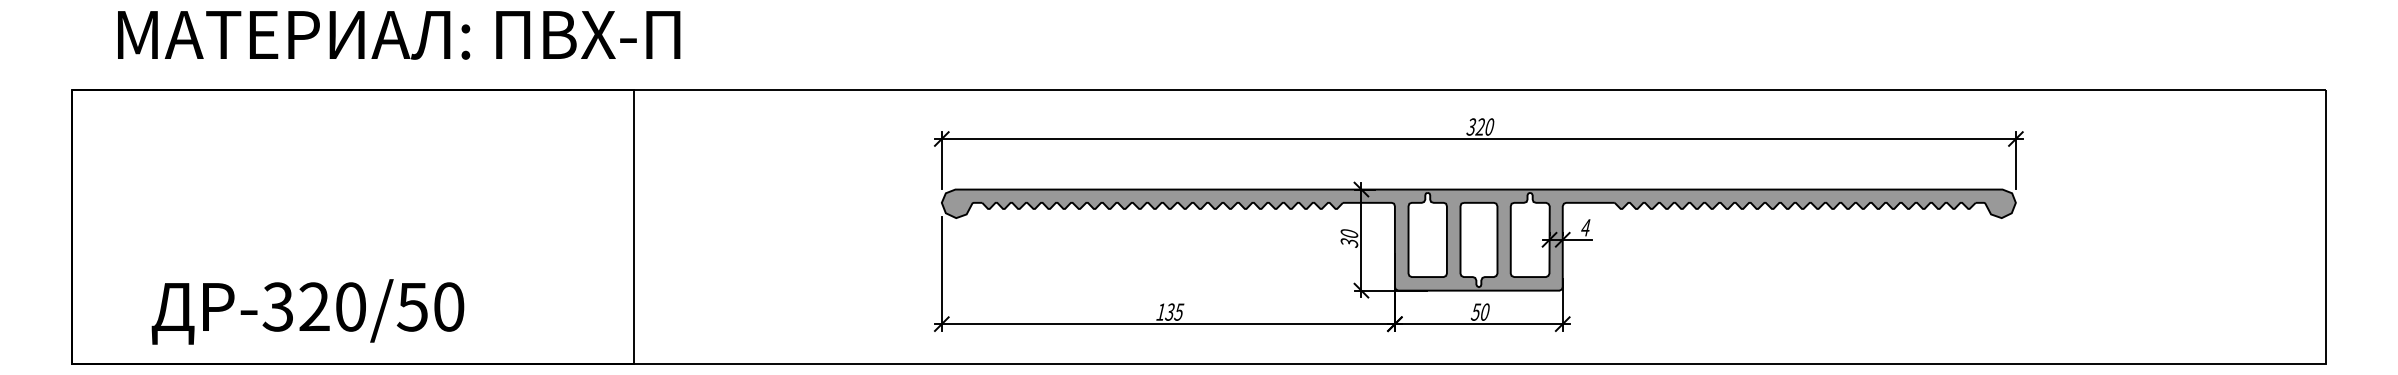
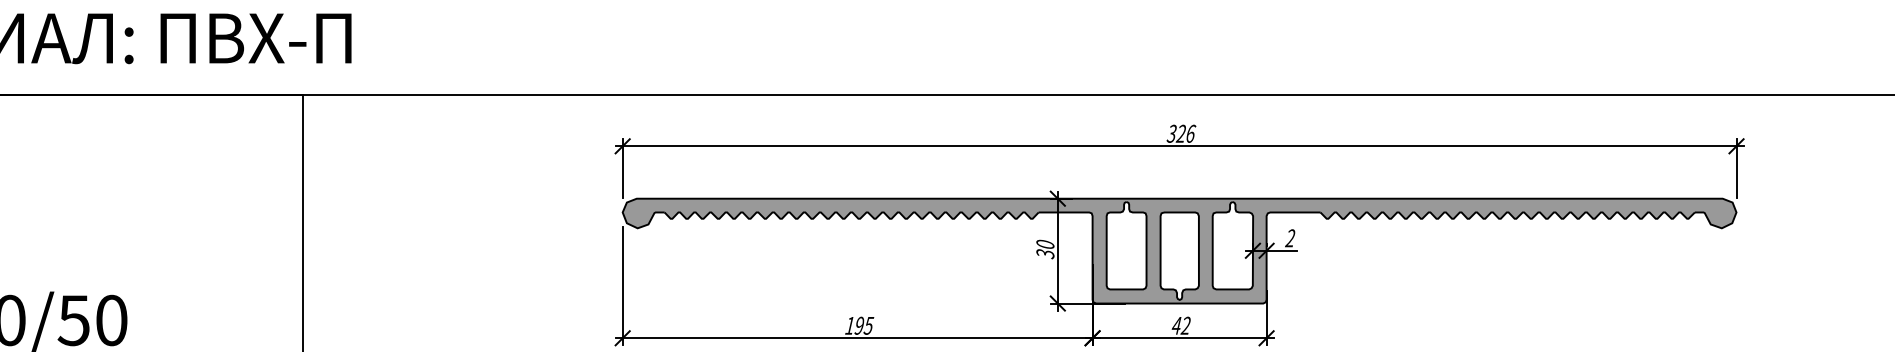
text: (1489, 126) -> (1190, 133), 320 -> 326
text: (1585, 227) -> (1290, 238), 4 -> 2
text: (1169, 311) -> (858, 325), 135 -> 195
text: (1479, 311) -> (1180, 325), 50 -> 42

